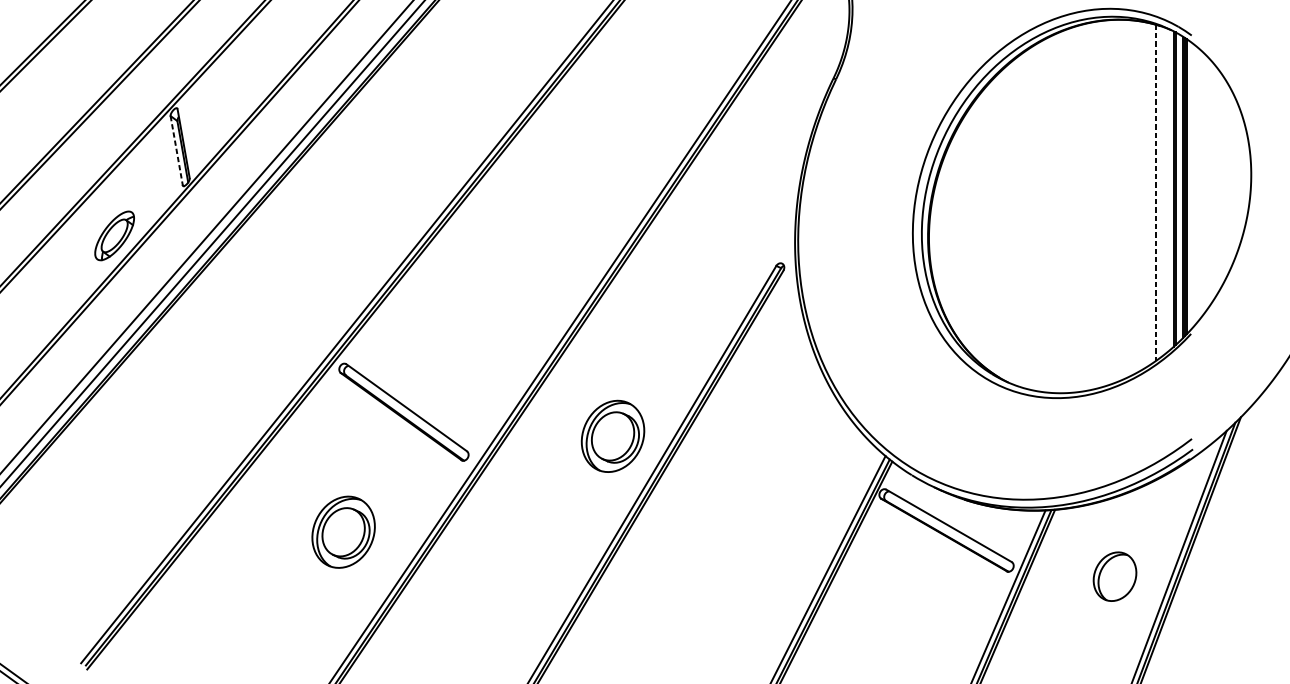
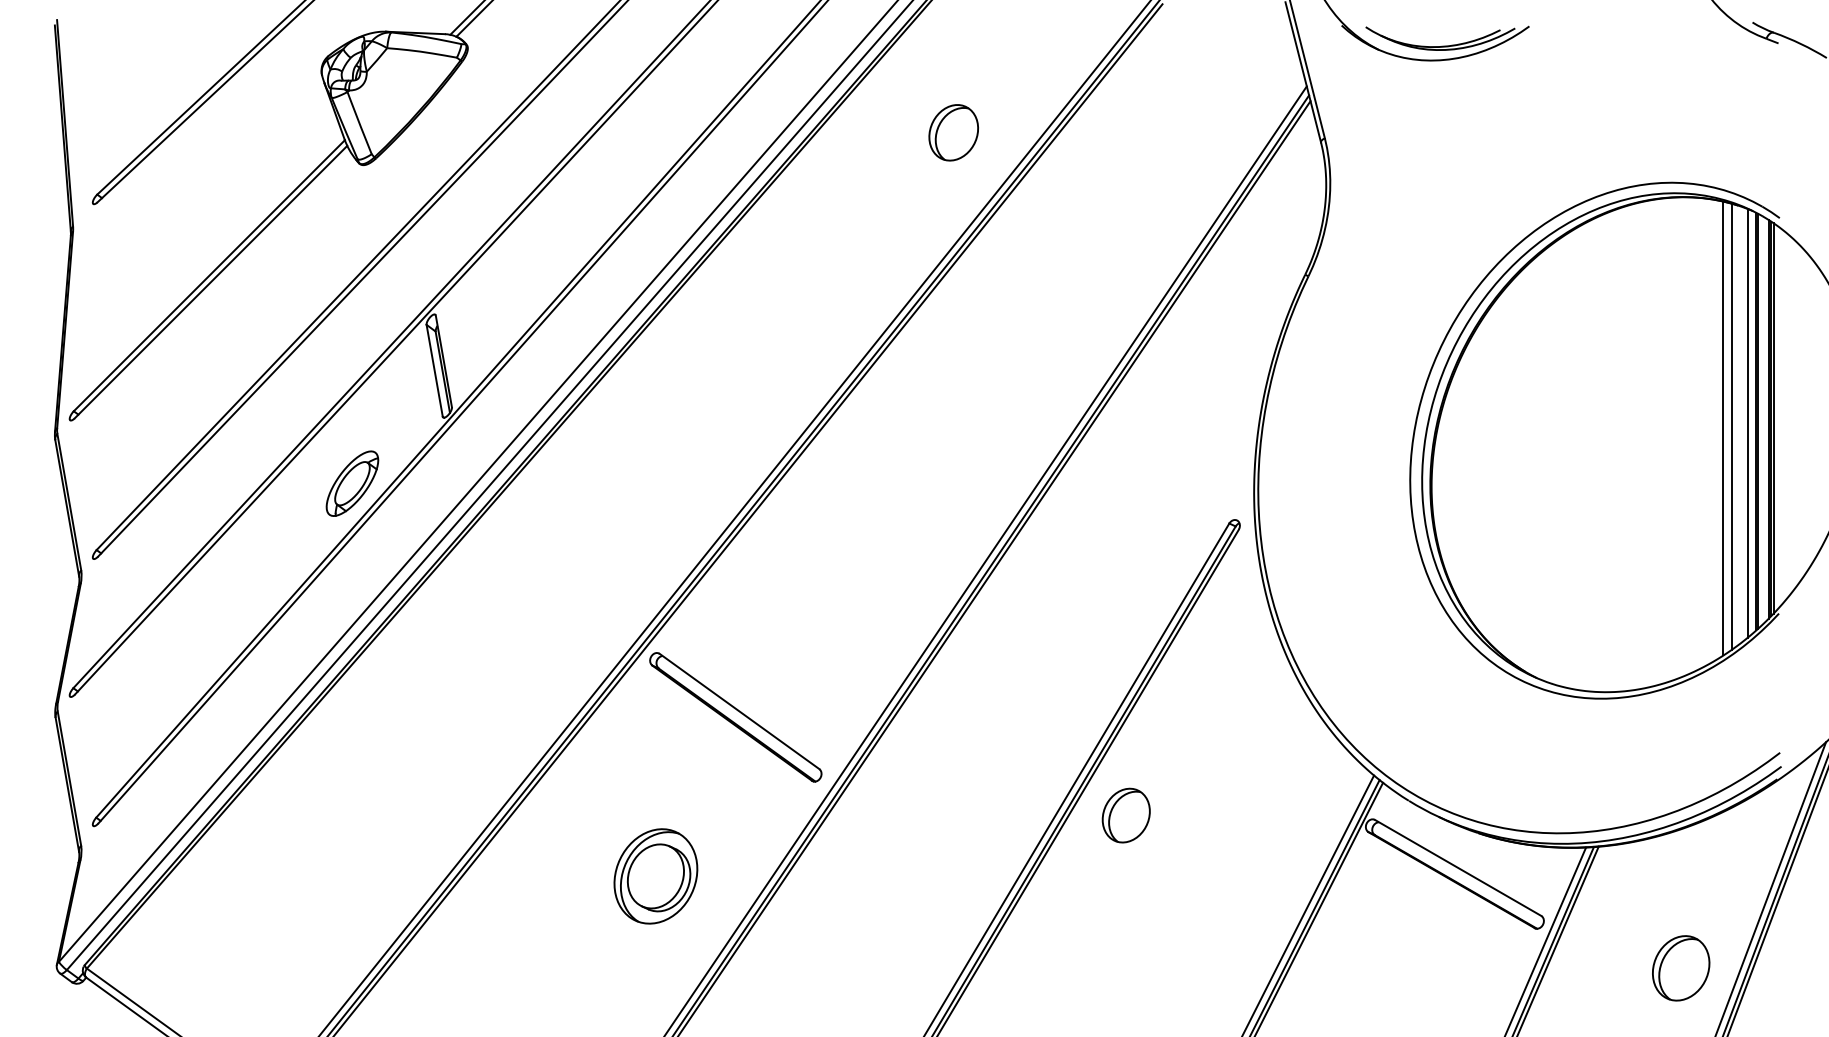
line: (176, 150) -> (434, 370), dashed -> solid
line: (1167, 189) -> (1747, 422), added
line: (1156, 192) -> (1732, 426), dashed -> solid
line: (1149, 194) -> (1723, 428), added
part: (612, 436) -> (1012, 749), removed
part: (697, 486) -> (1125, 815), added
part: (1115, 576) -> (1681, 968), moved

